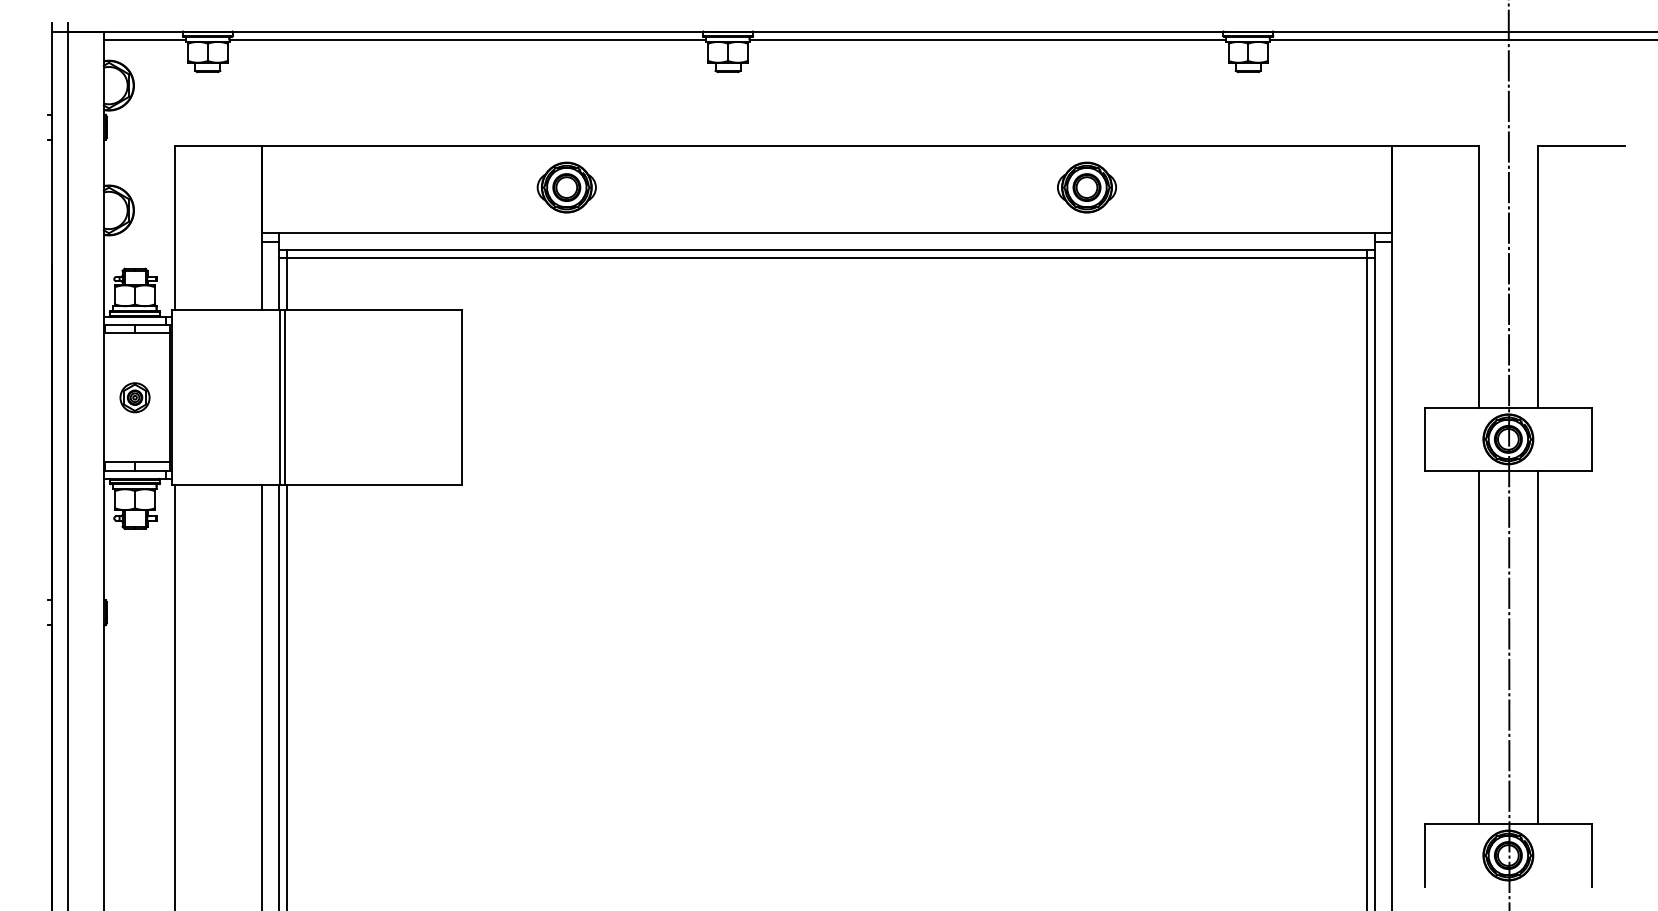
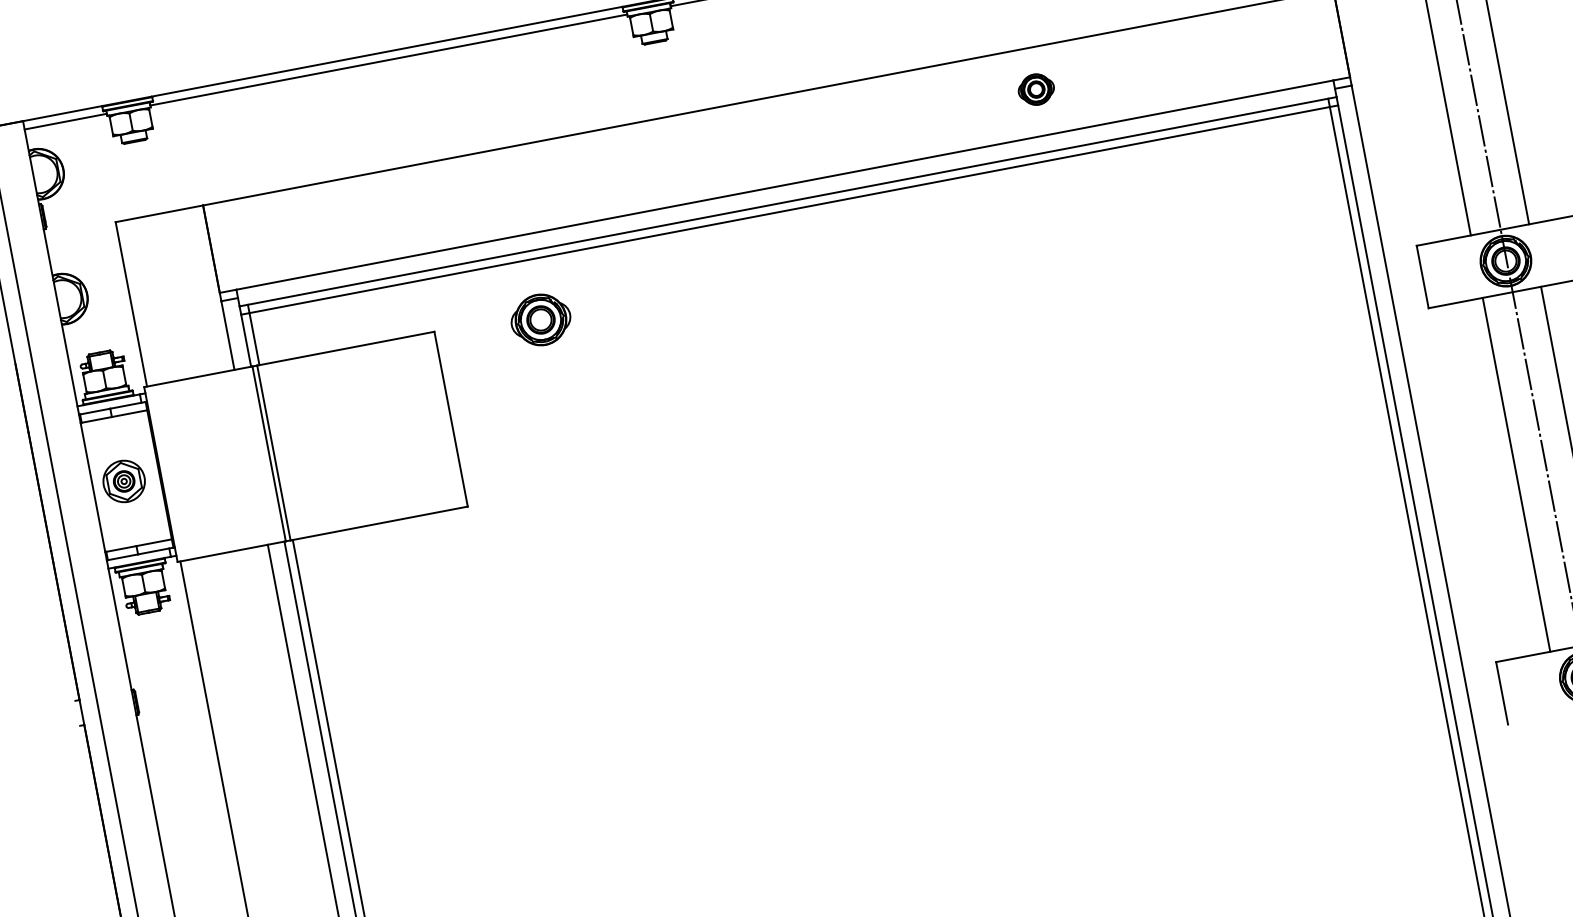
part: (566, 187) -> (540, 319), moved
part: (1086, 187) -> (1035, 89), size x0.6
part: (134, 397) -> (123, 481), size x1.4

